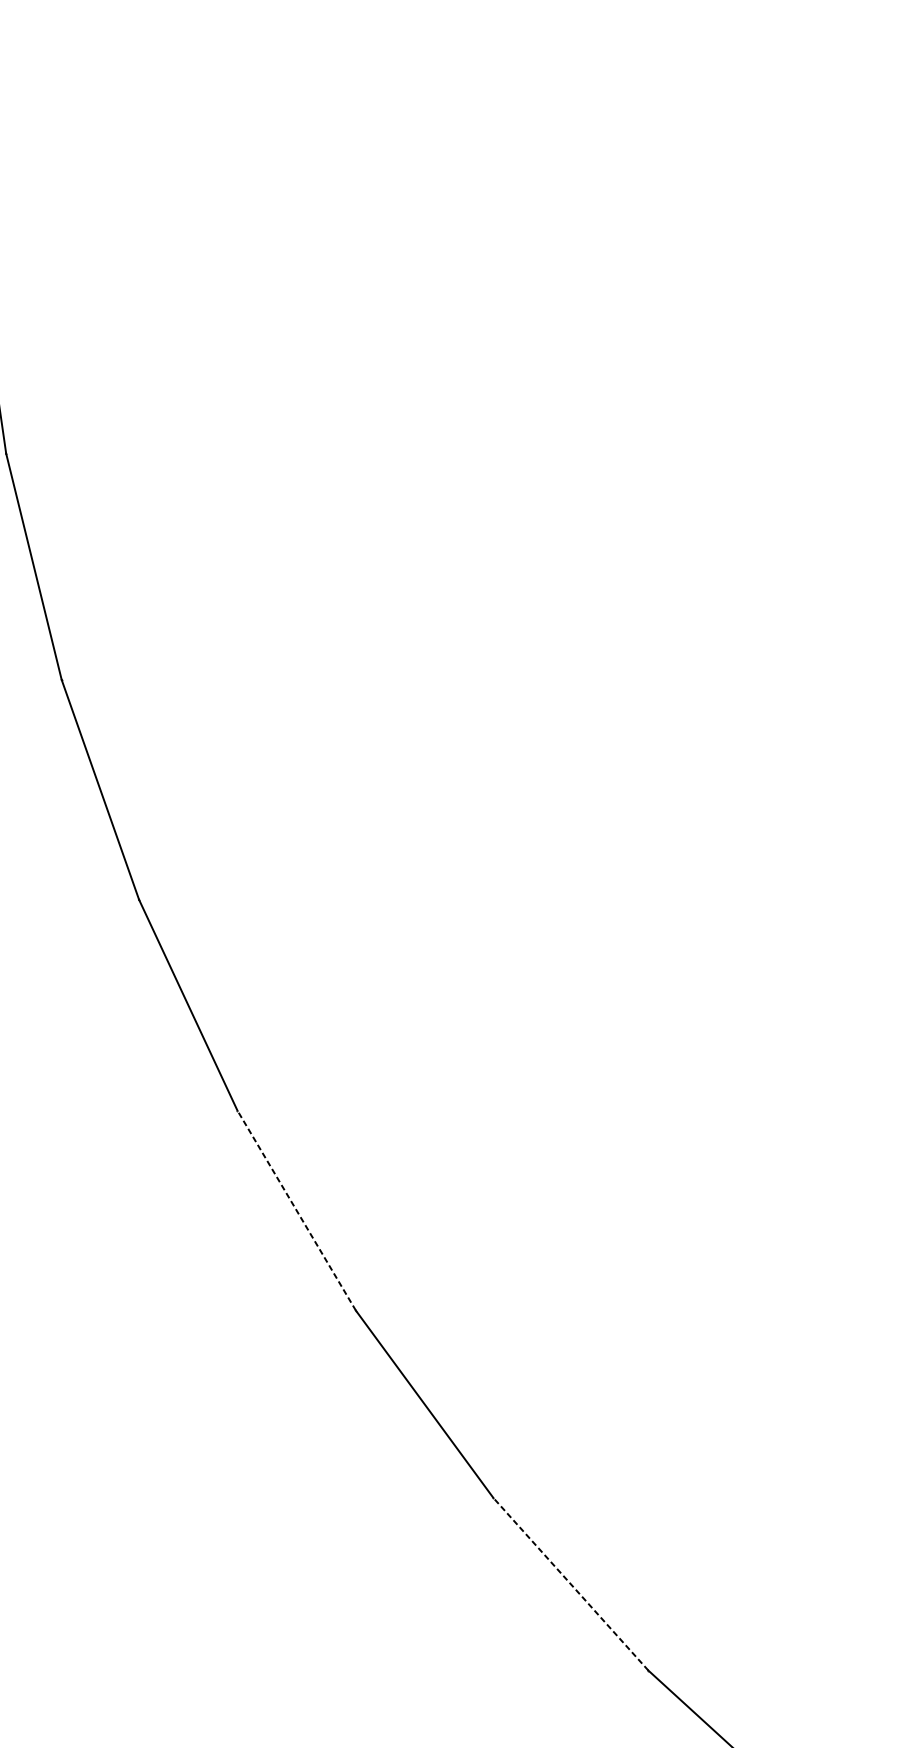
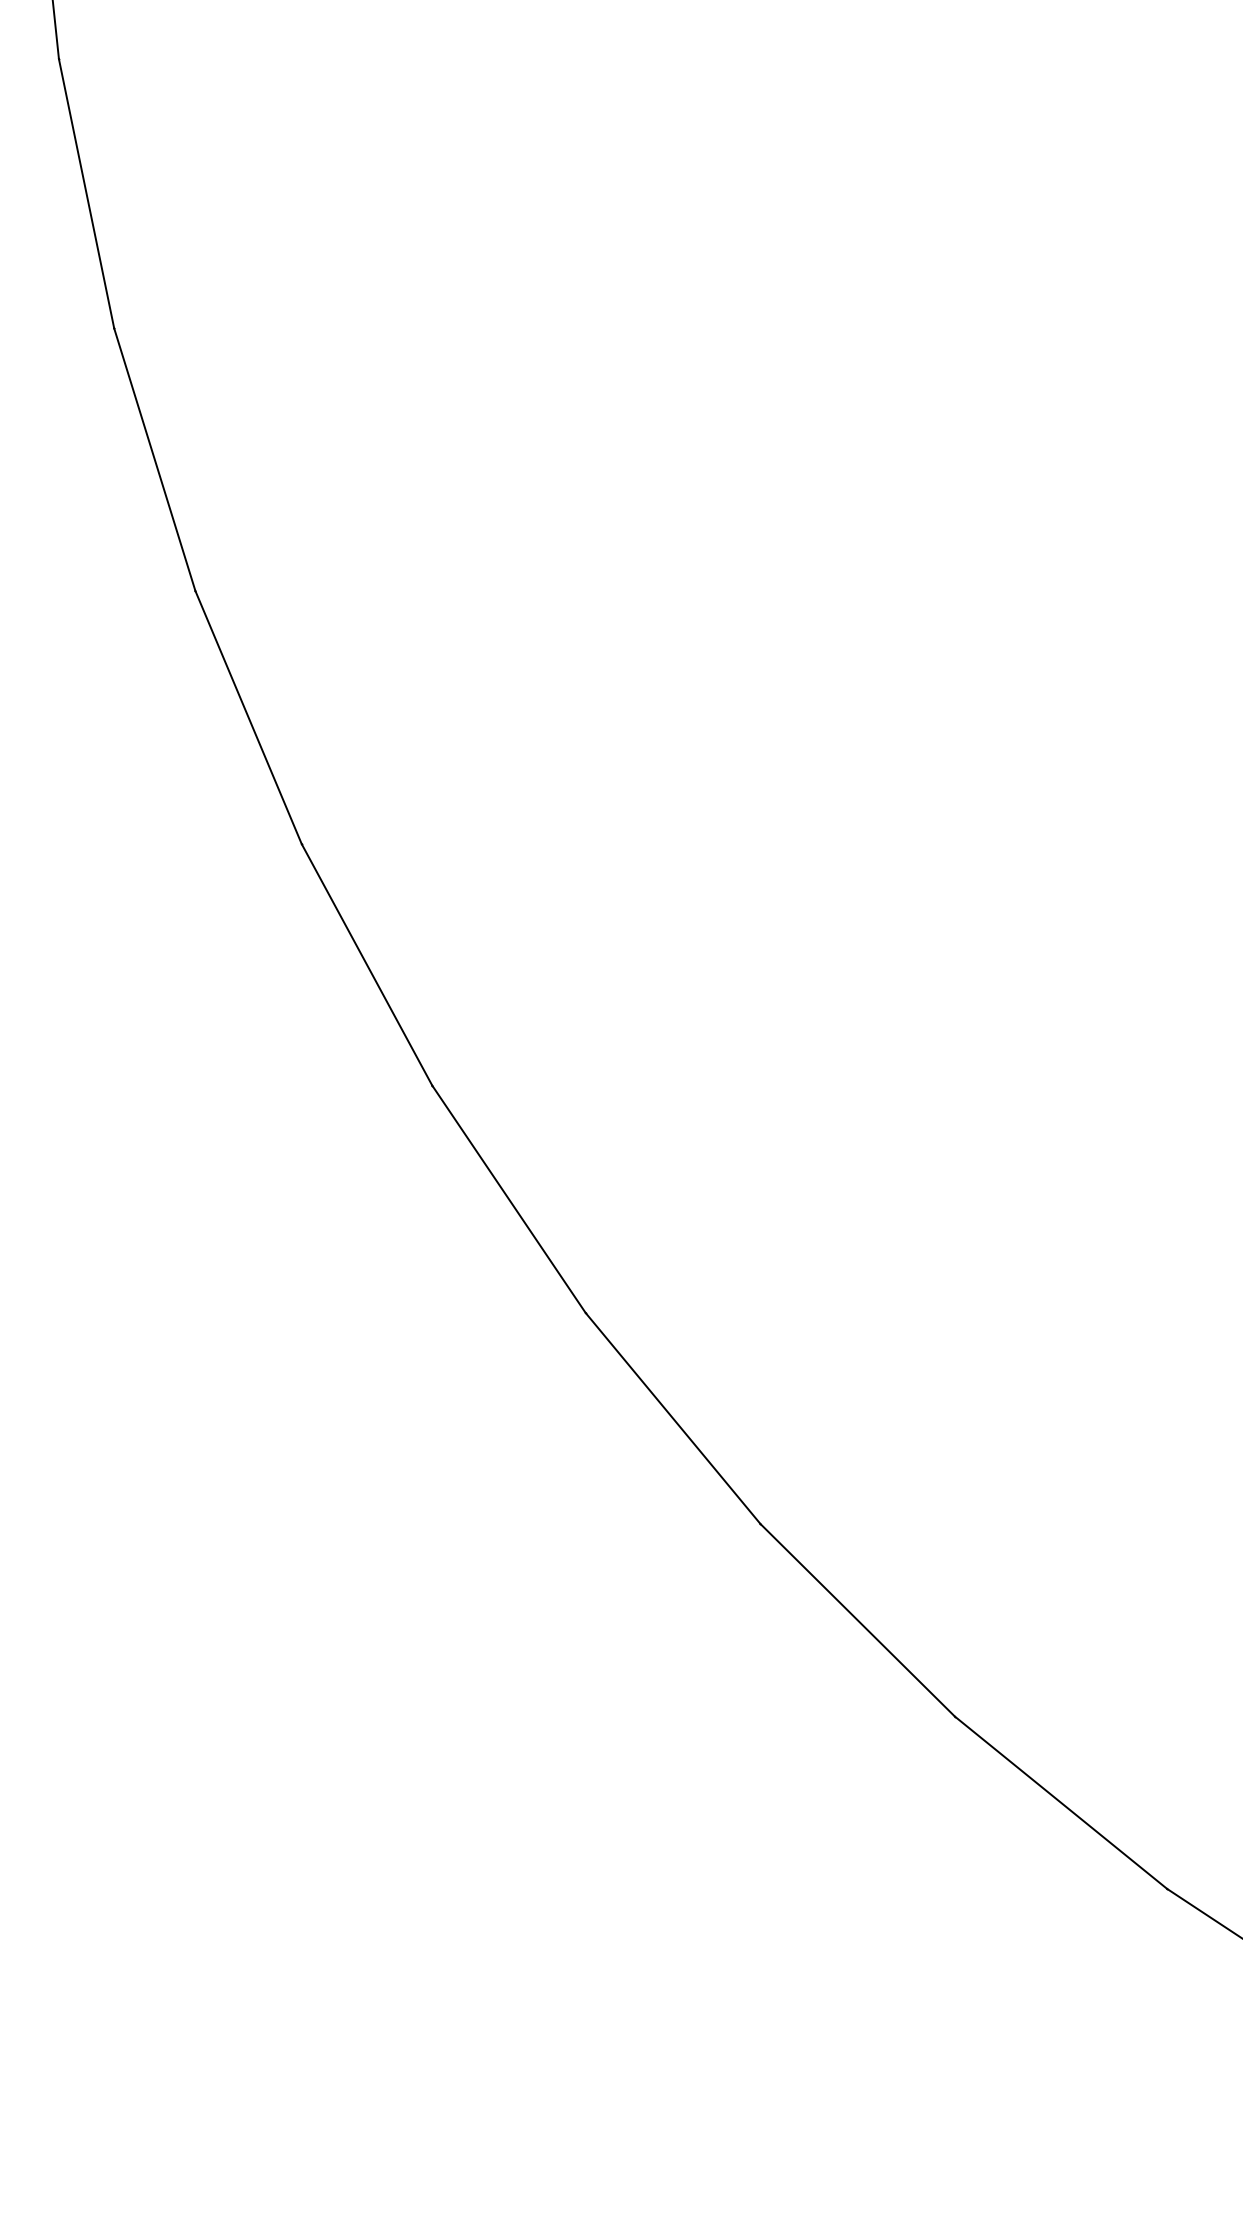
line: (297, 1210) -> (673, 1418), dashed -> solid
line: (571, 1584) -> (1061, 1802), dashed -> solid

